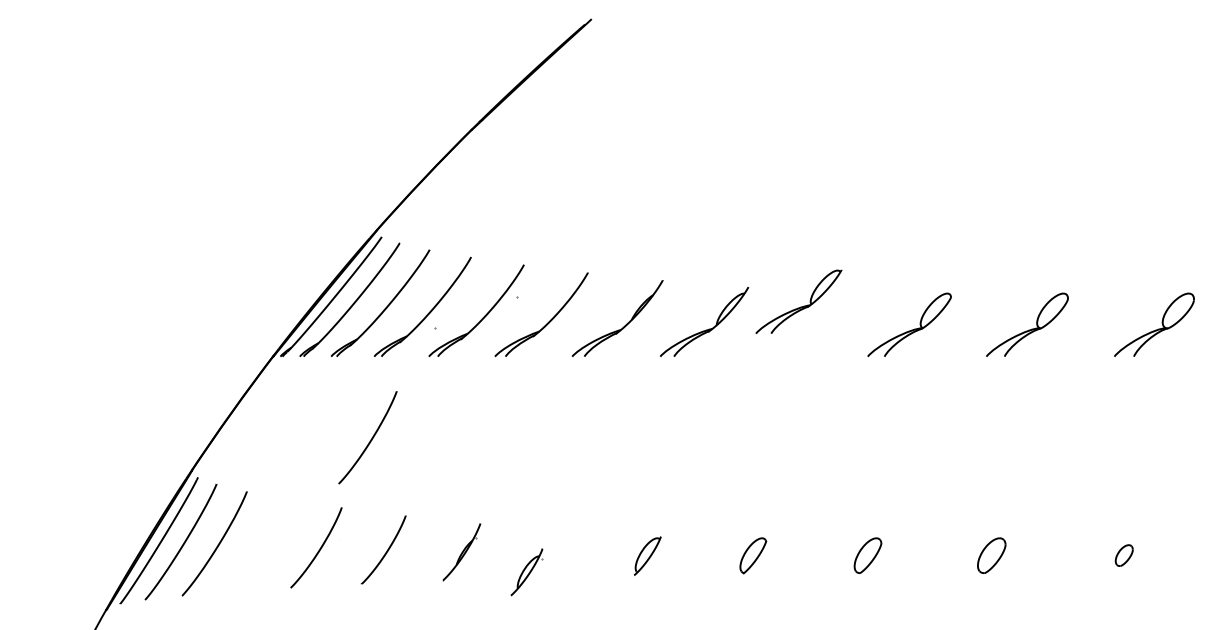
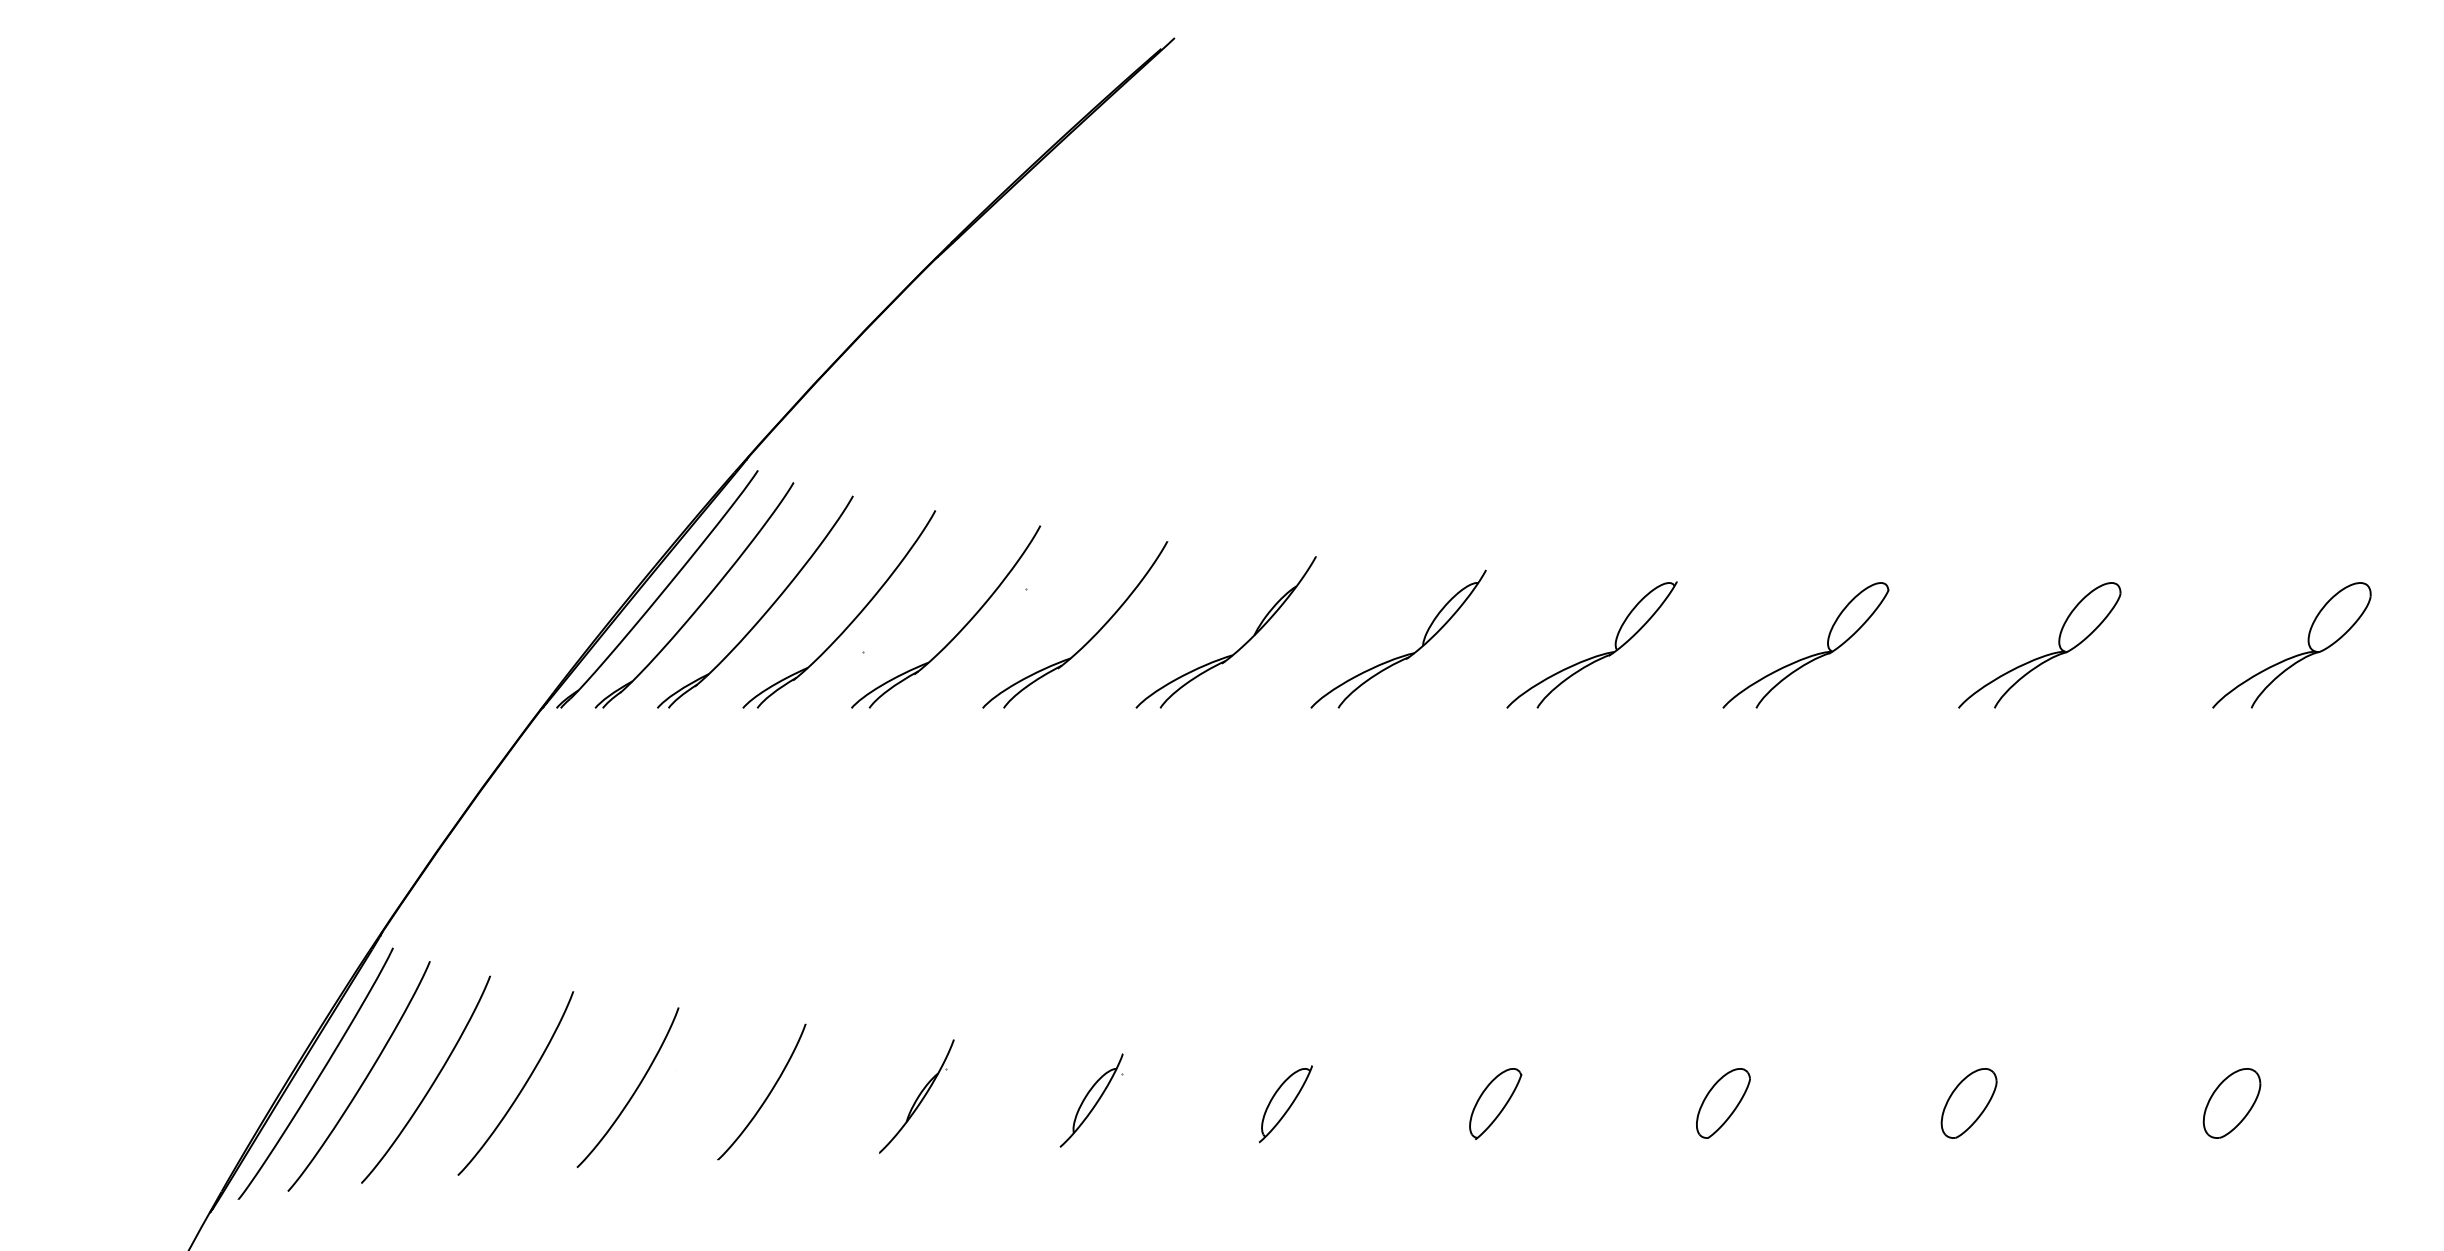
part: (798, 301) -> (1591, 644), moved
curve: (370, 439) -> (521, 1087), moved
part: (1124, 555) -> (2232, 1103), size x1.67
part: (526, 572) -> (1090, 1101), moved

